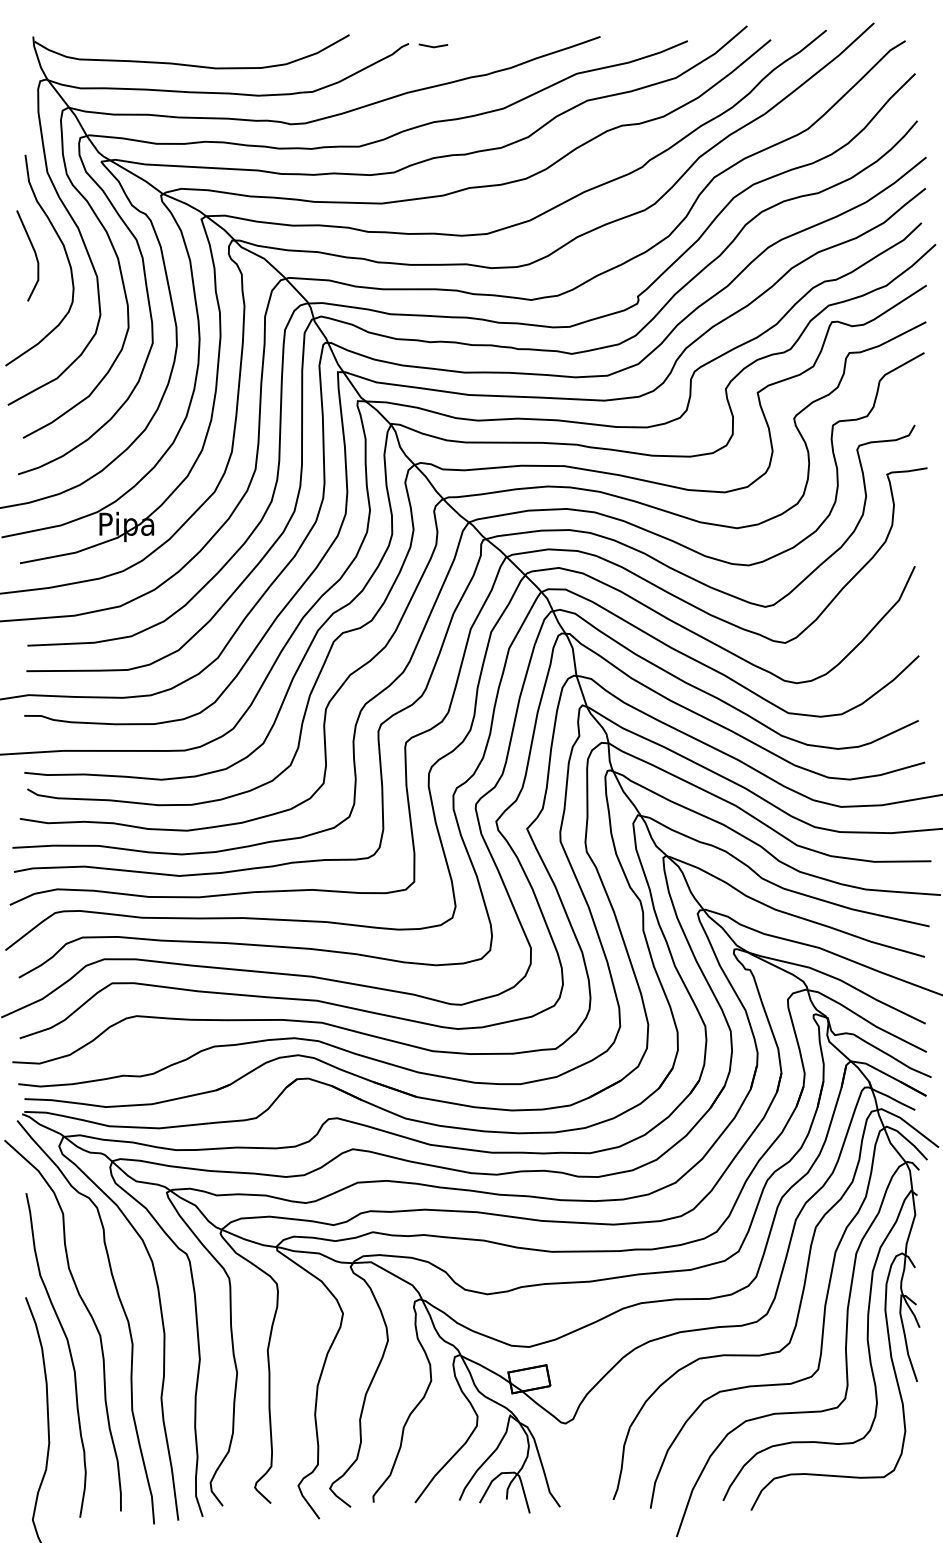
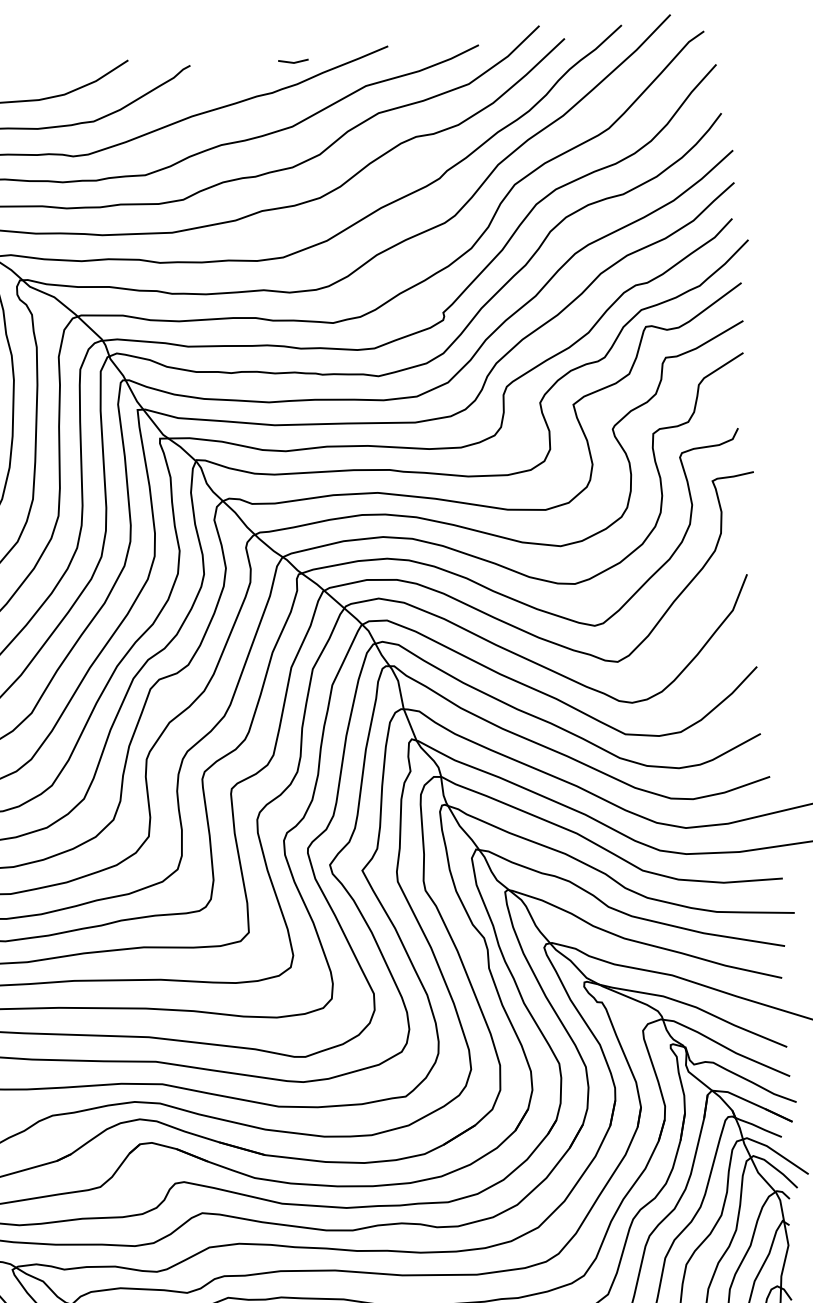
line: (433, 46) -> (293, 62), moved

